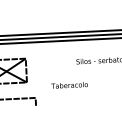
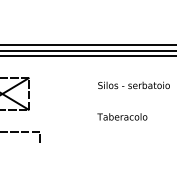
text: (69, 84) -> (122, 116), moved

